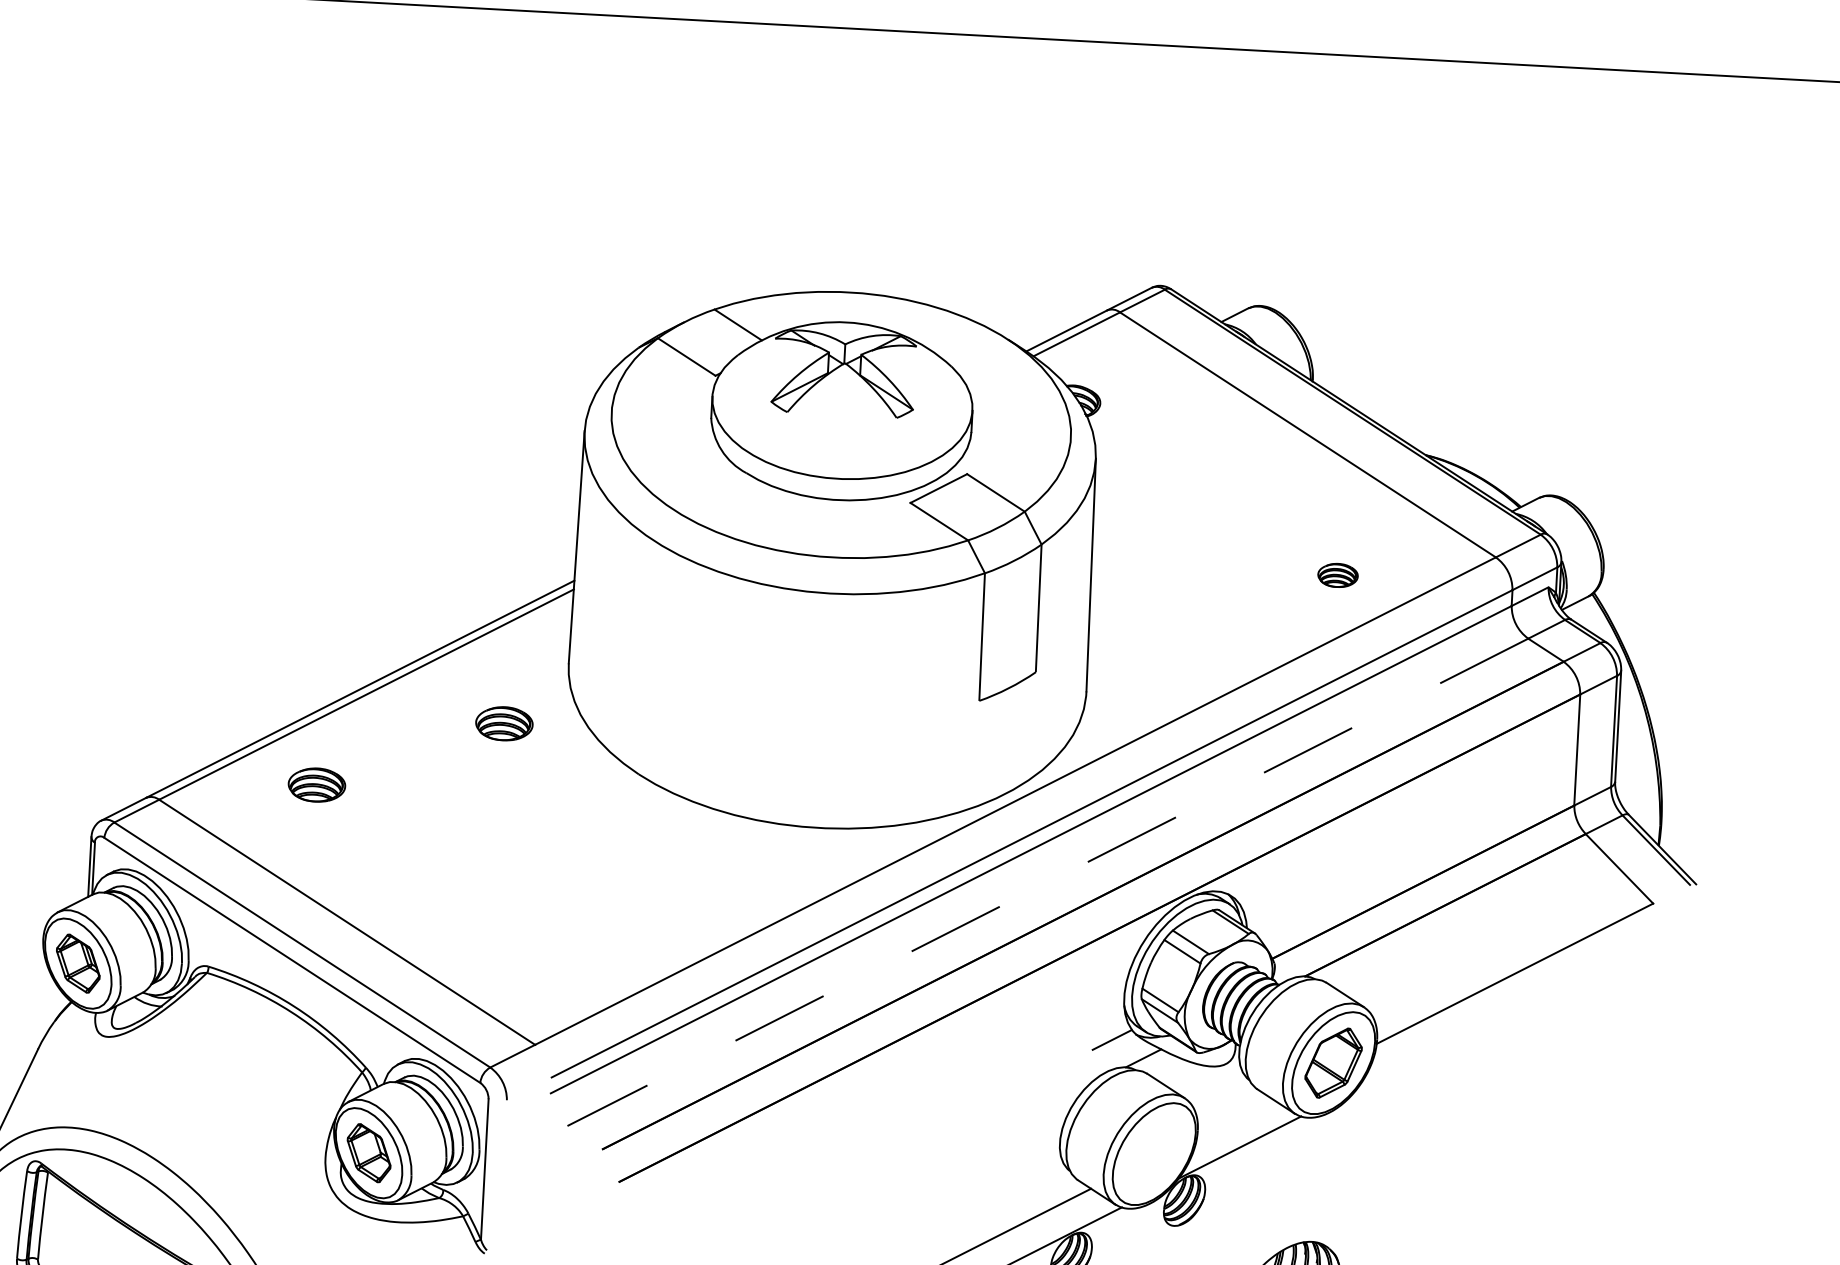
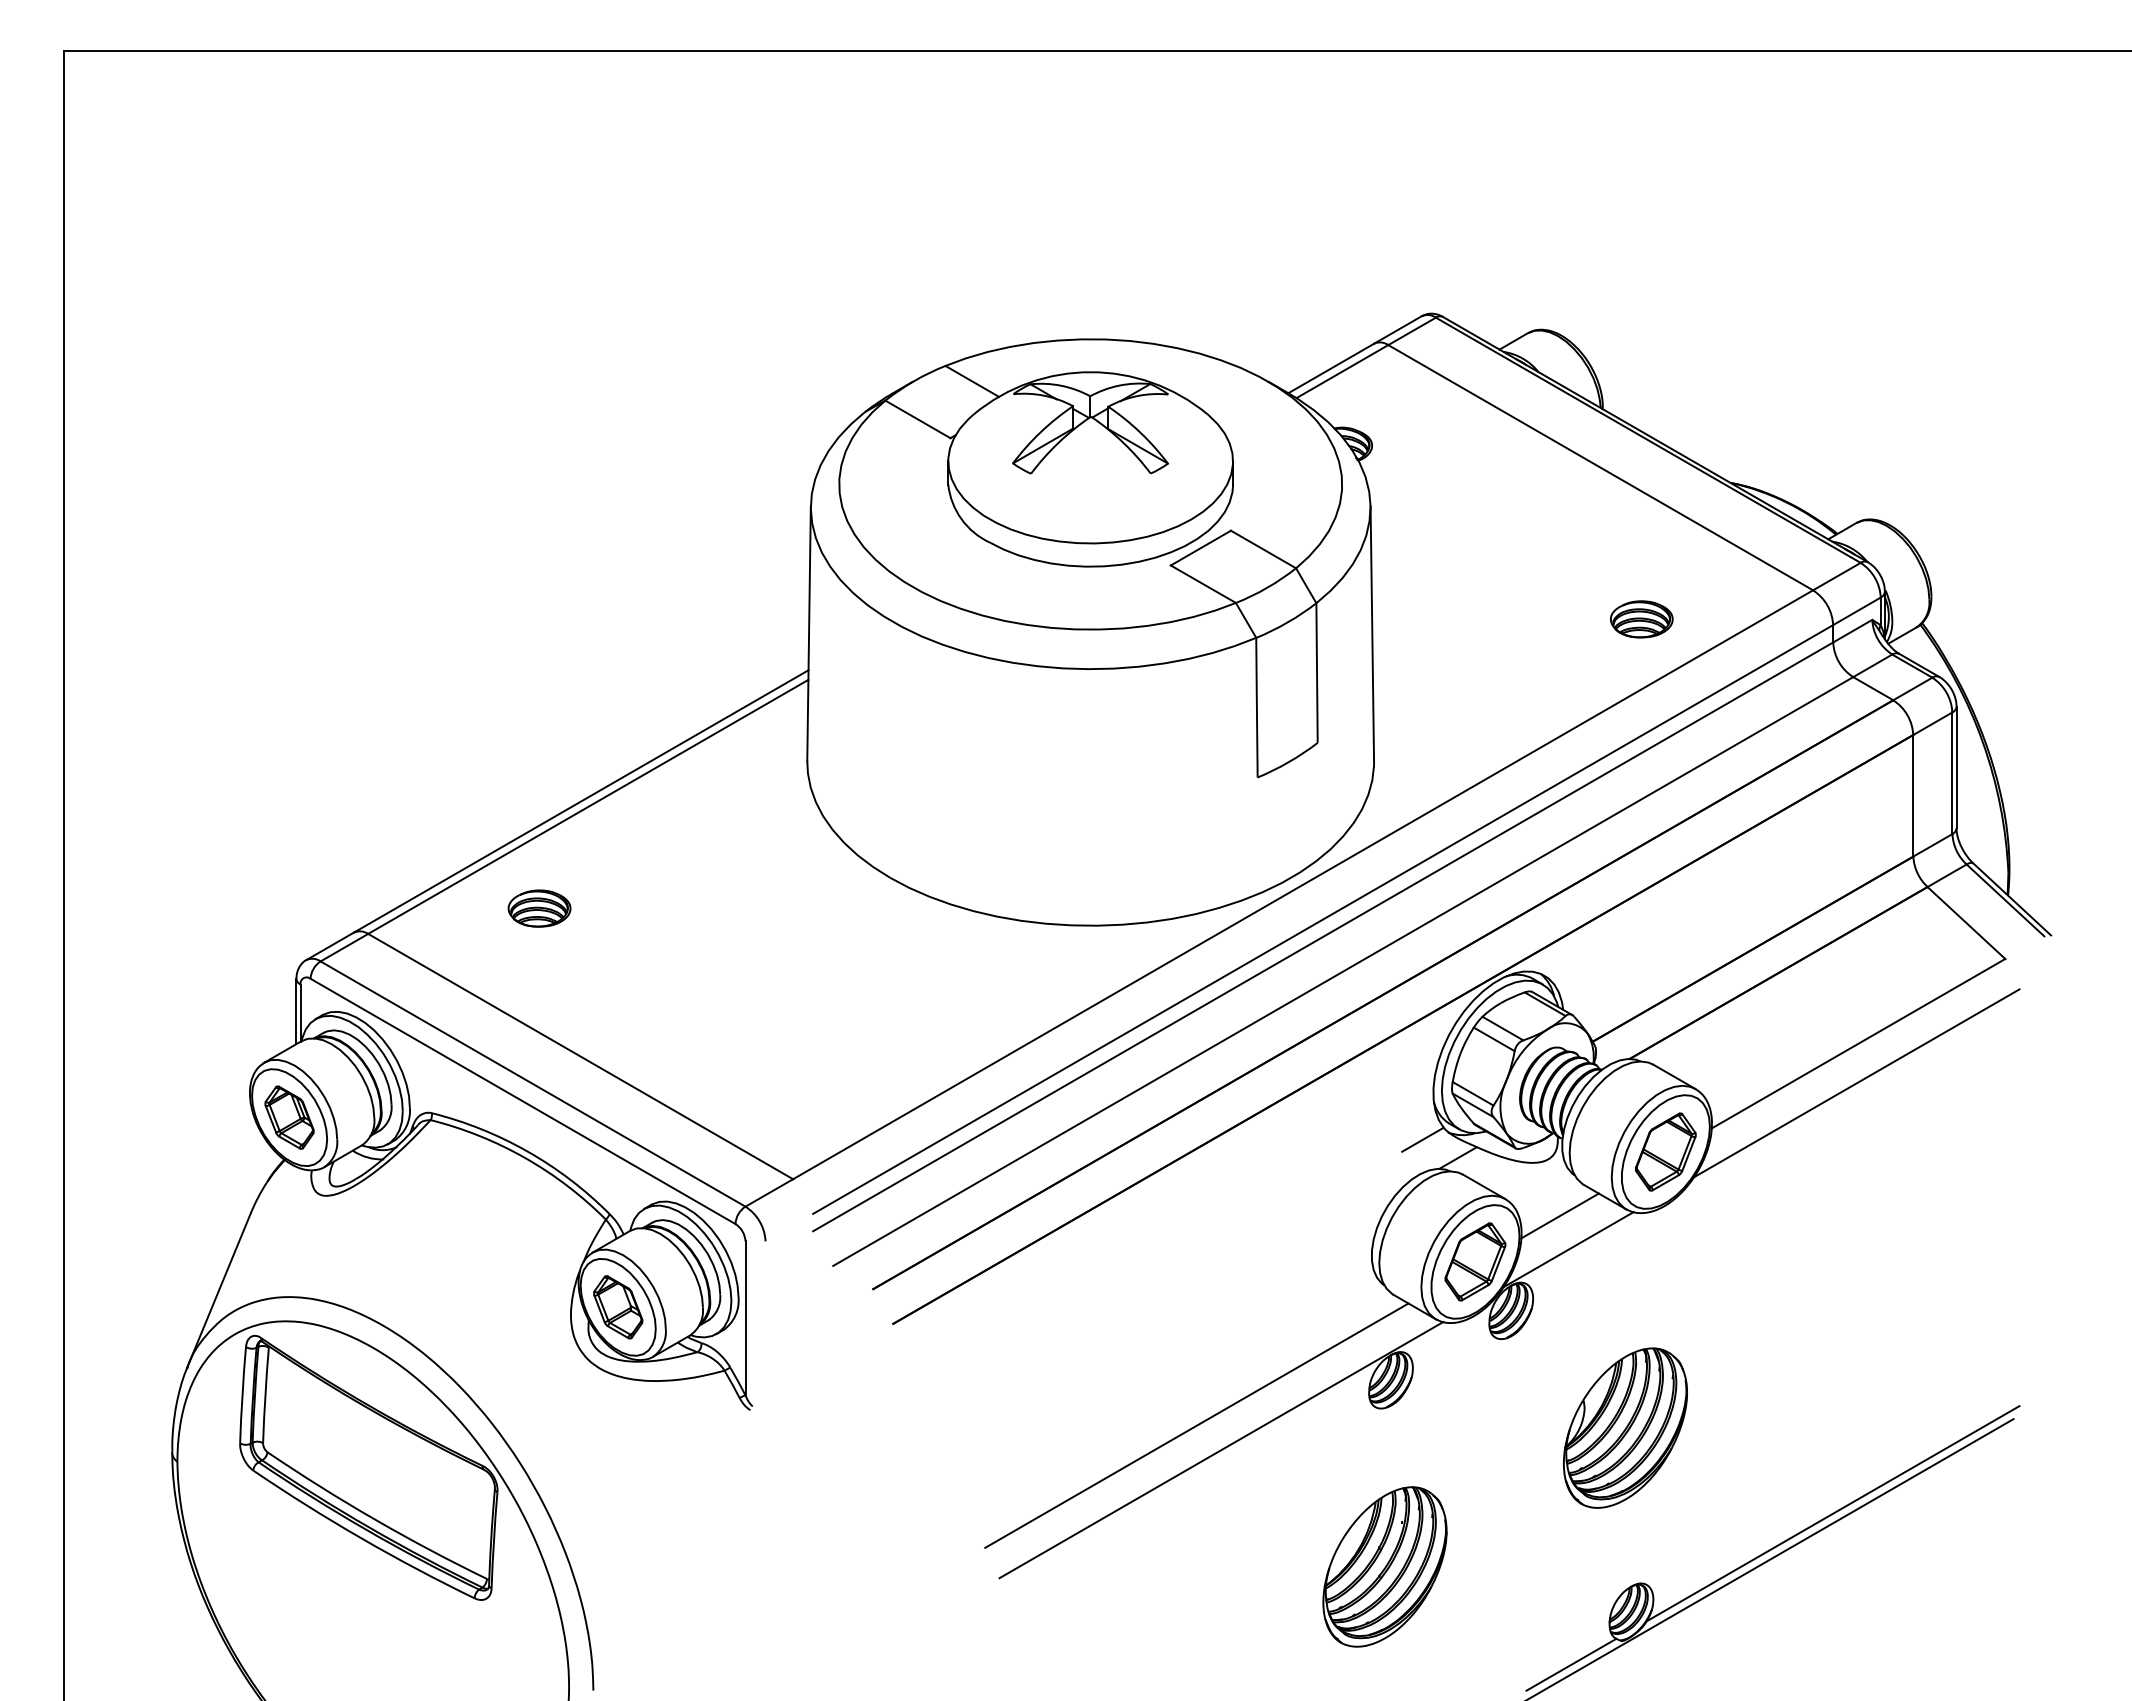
part: (1337, 575) -> (1641, 619), size x1.43
part: (504, 723) -> (740, 830), removed
line: (1048, 882) -> (1343, 971), dashed -> solid
line: (1511, 1009) -> (1856, 1083), added
line: (1233, 1115) -> (1559, 1215), added
part: (1154, 1153) -> (1475, 1261), added

